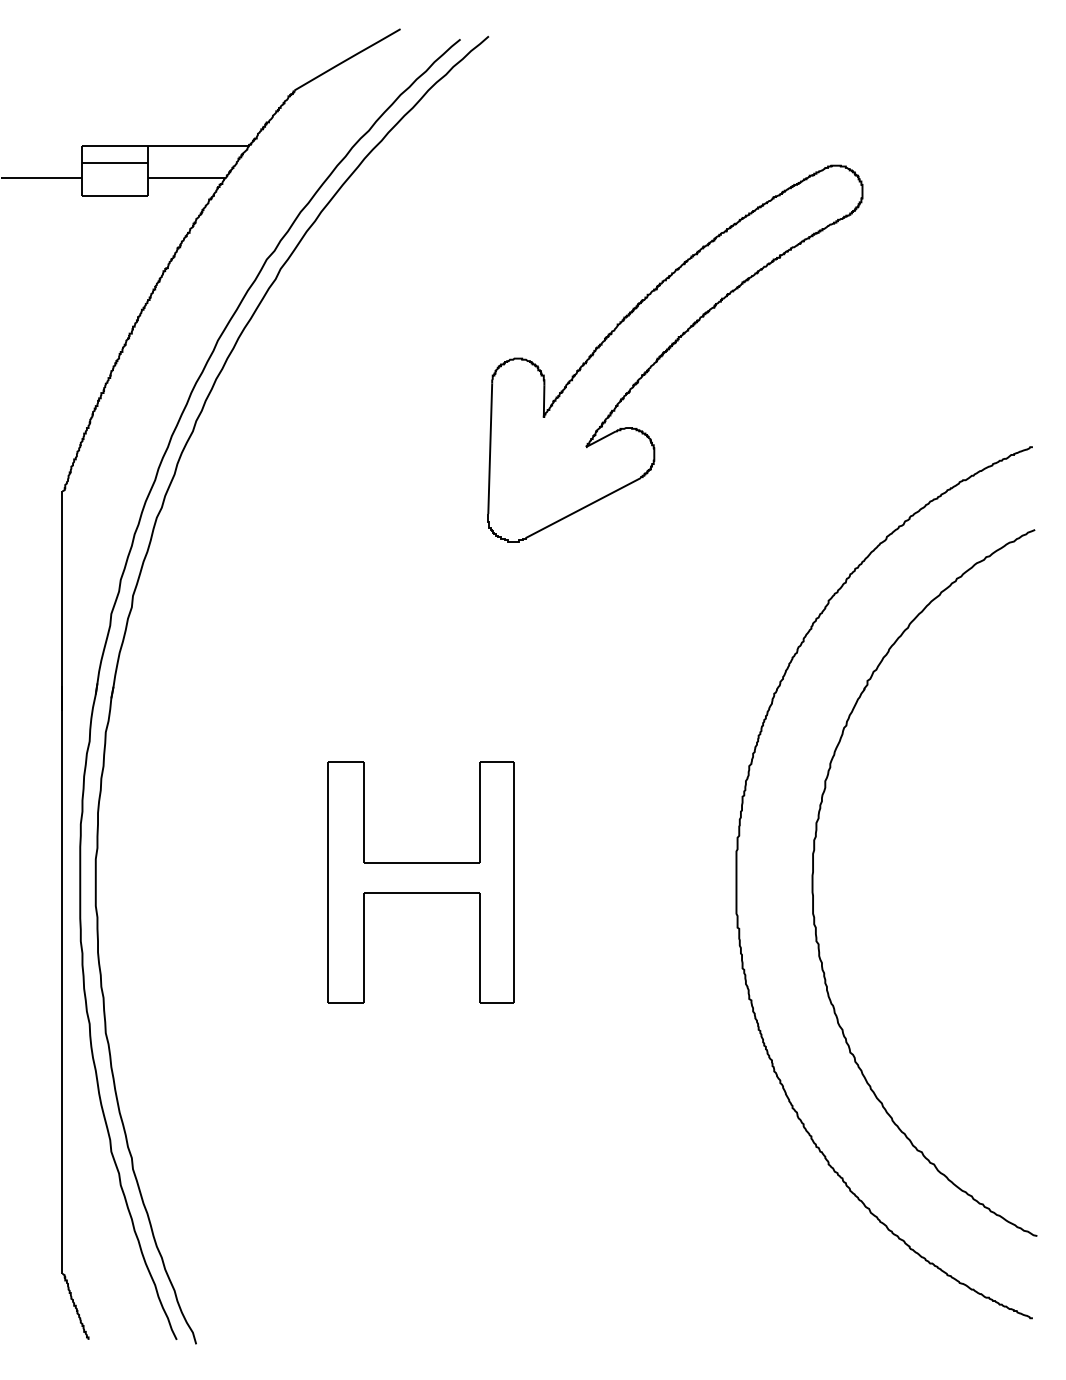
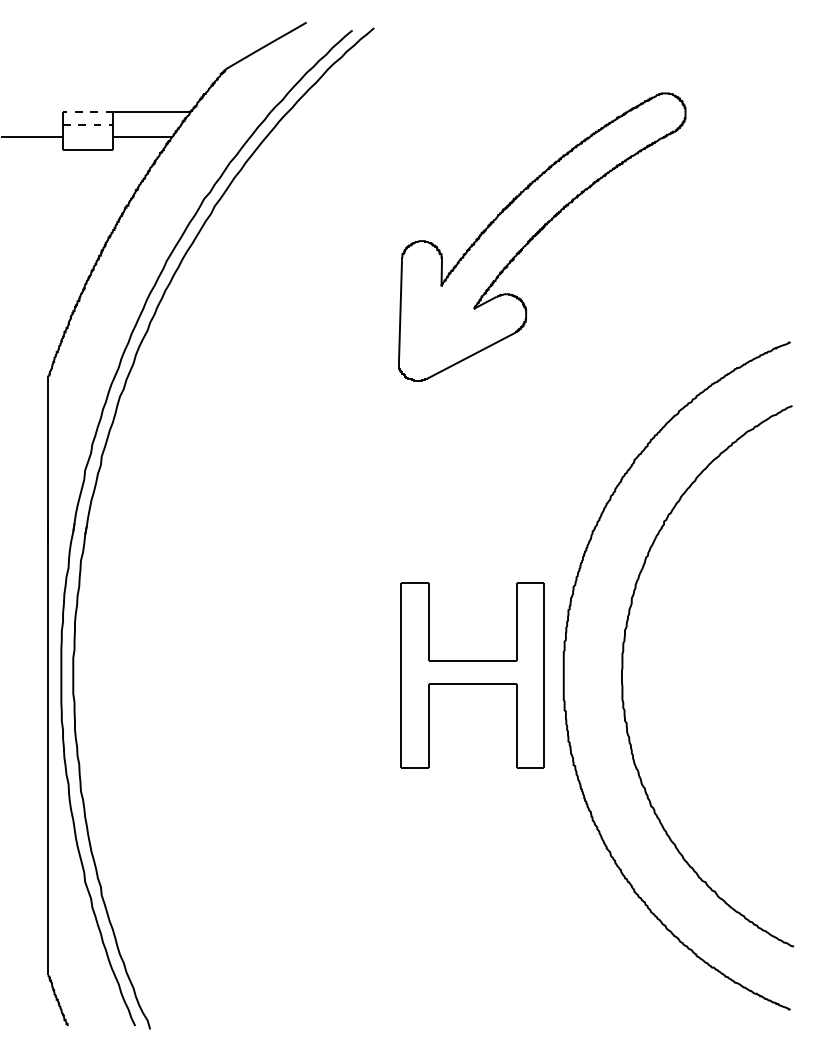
line: (115, 146) -> (88, 112), solid -> dashed
line: (115, 163) -> (88, 125), solid -> dashed
part: (671, 348) -> (539, 233), moved
part: (420, 882) -> (471, 675), moved

